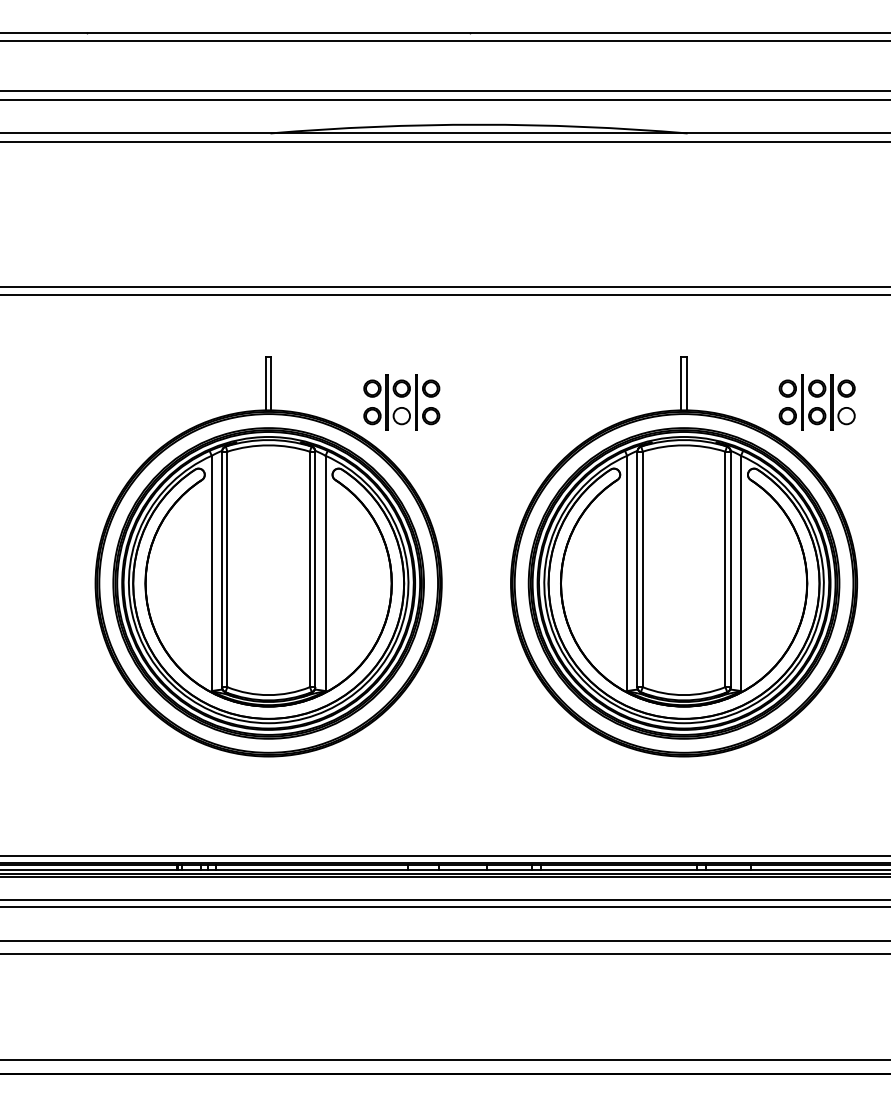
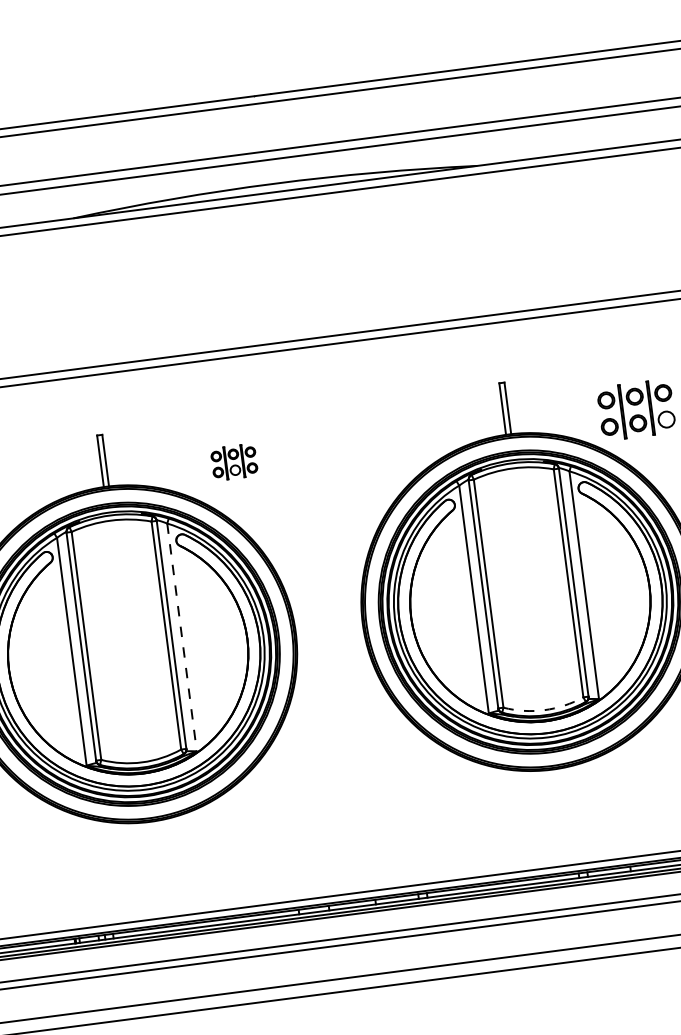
part: (401, 402) -> (234, 462), size x0.6
line: (325, 573) -> (181, 637), solid -> dashed
arc: (684, 695) -> (544, 710), solid -> dashed

